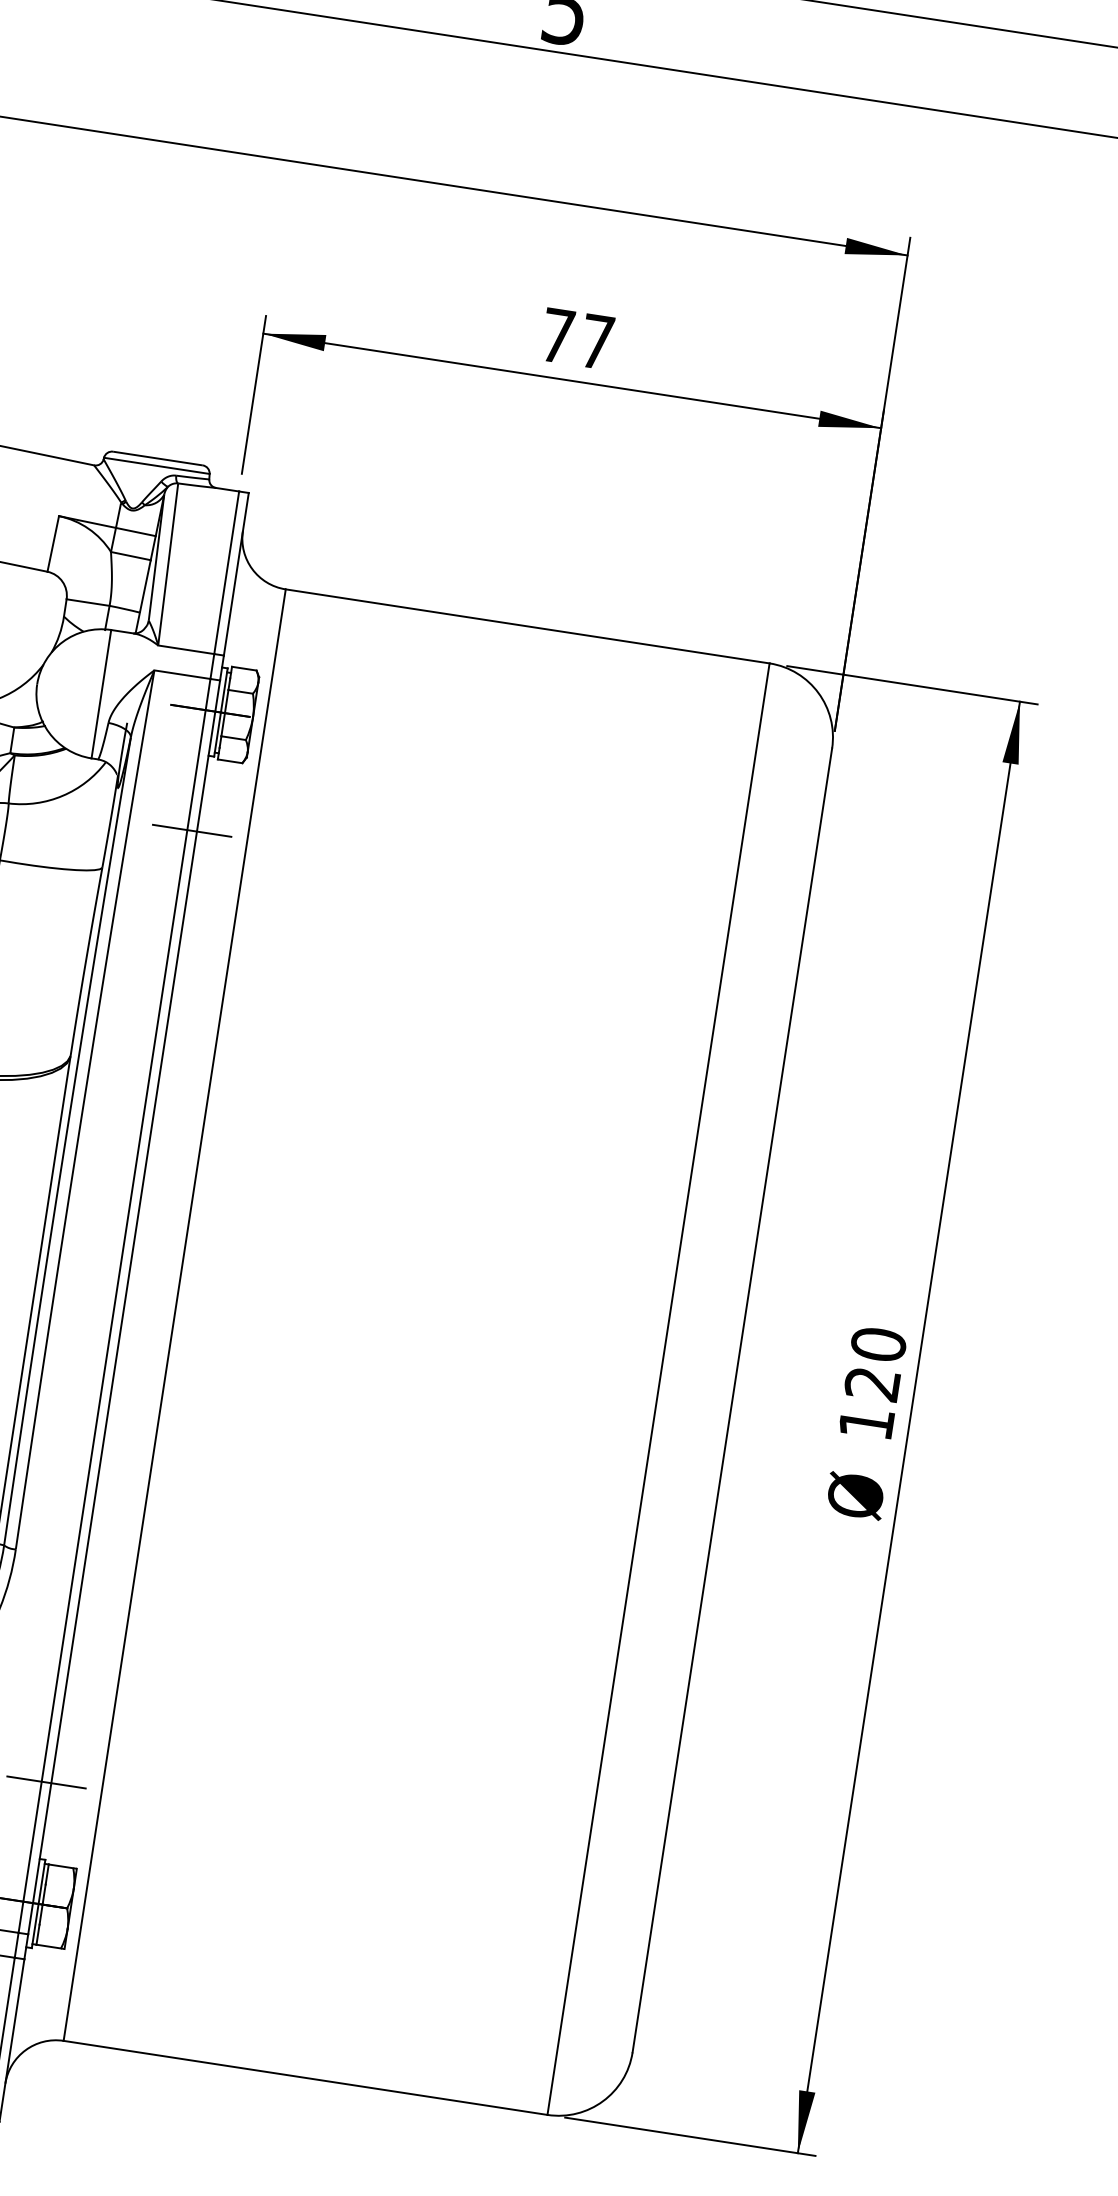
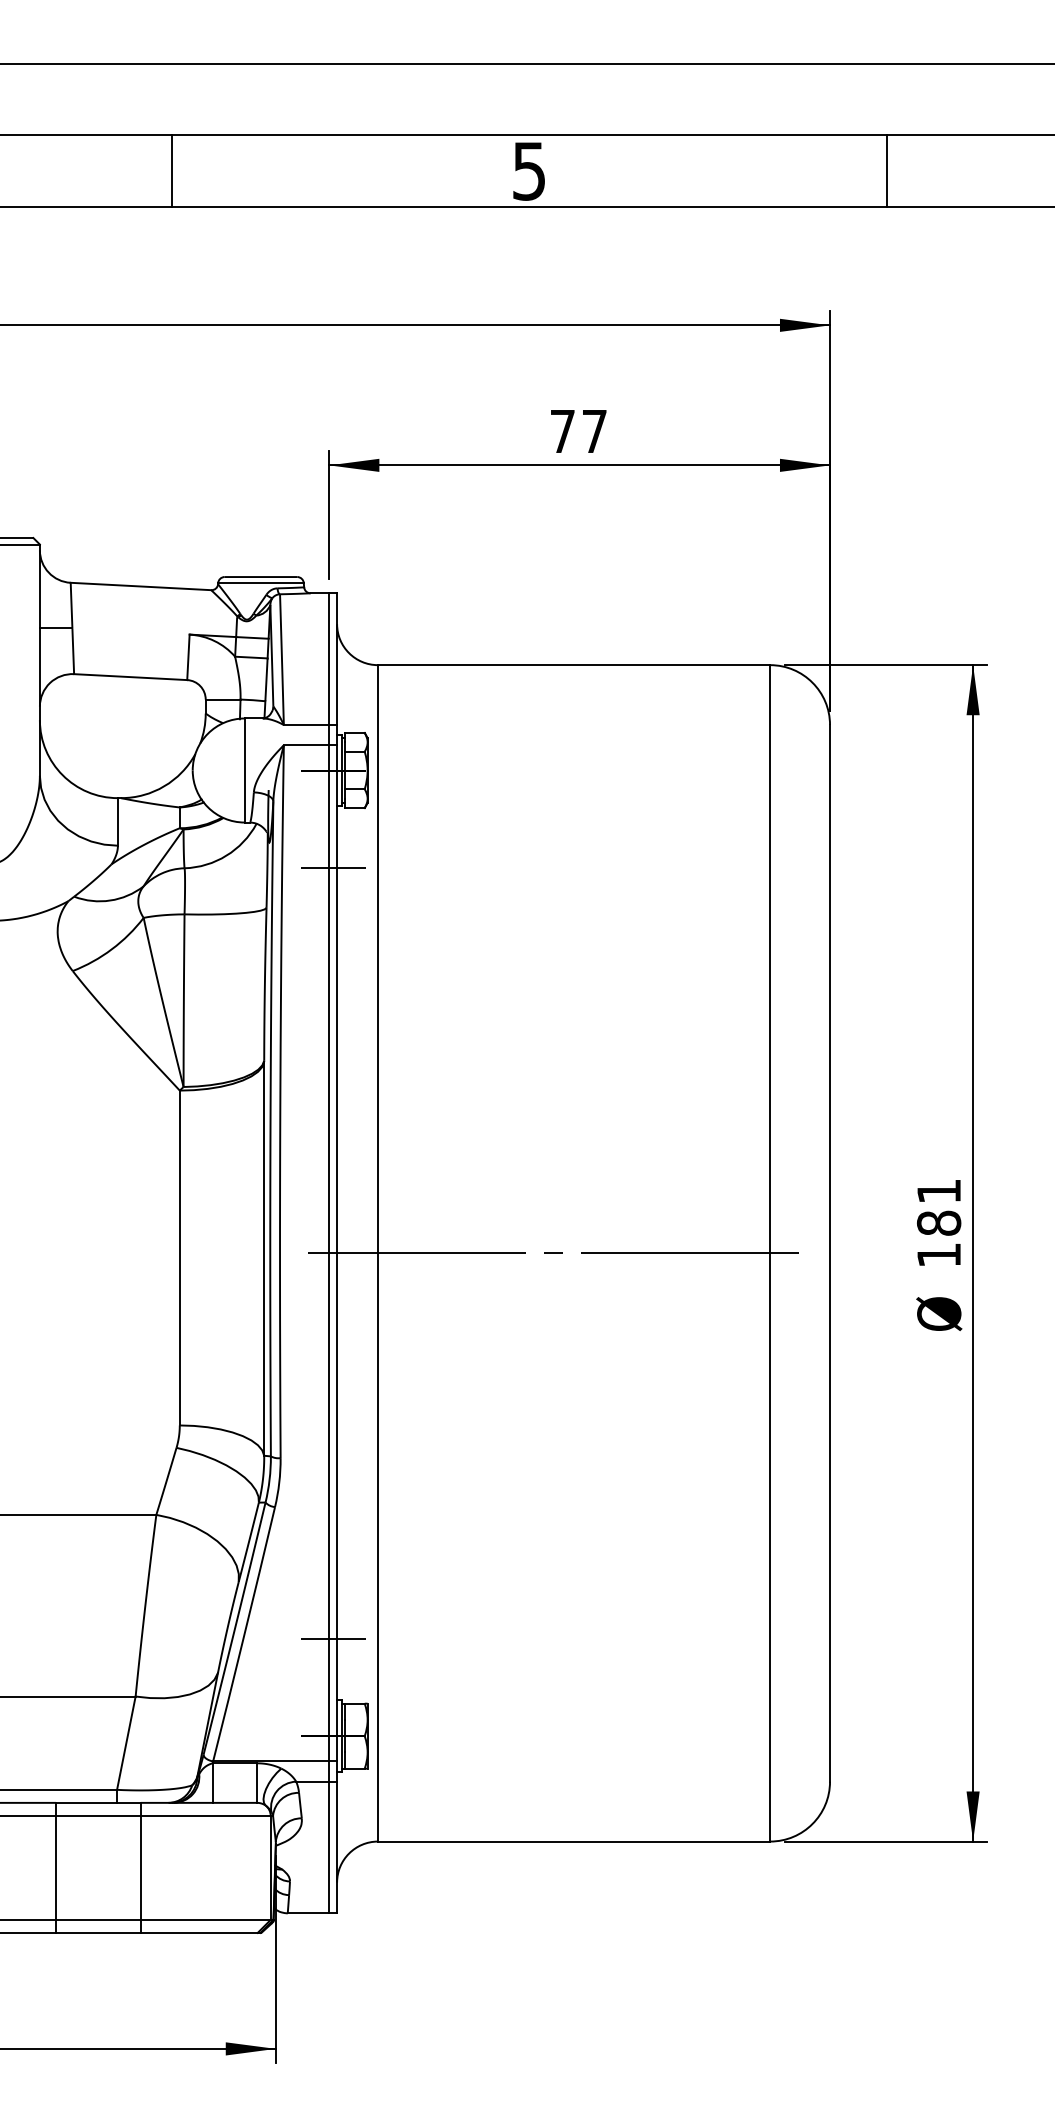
line: (1007, 75) -> (887, 170), added
line: (386, 1347) -> (549, 1253), added
text: (875, 1363) -> (938, 1206), 120 -> 181

